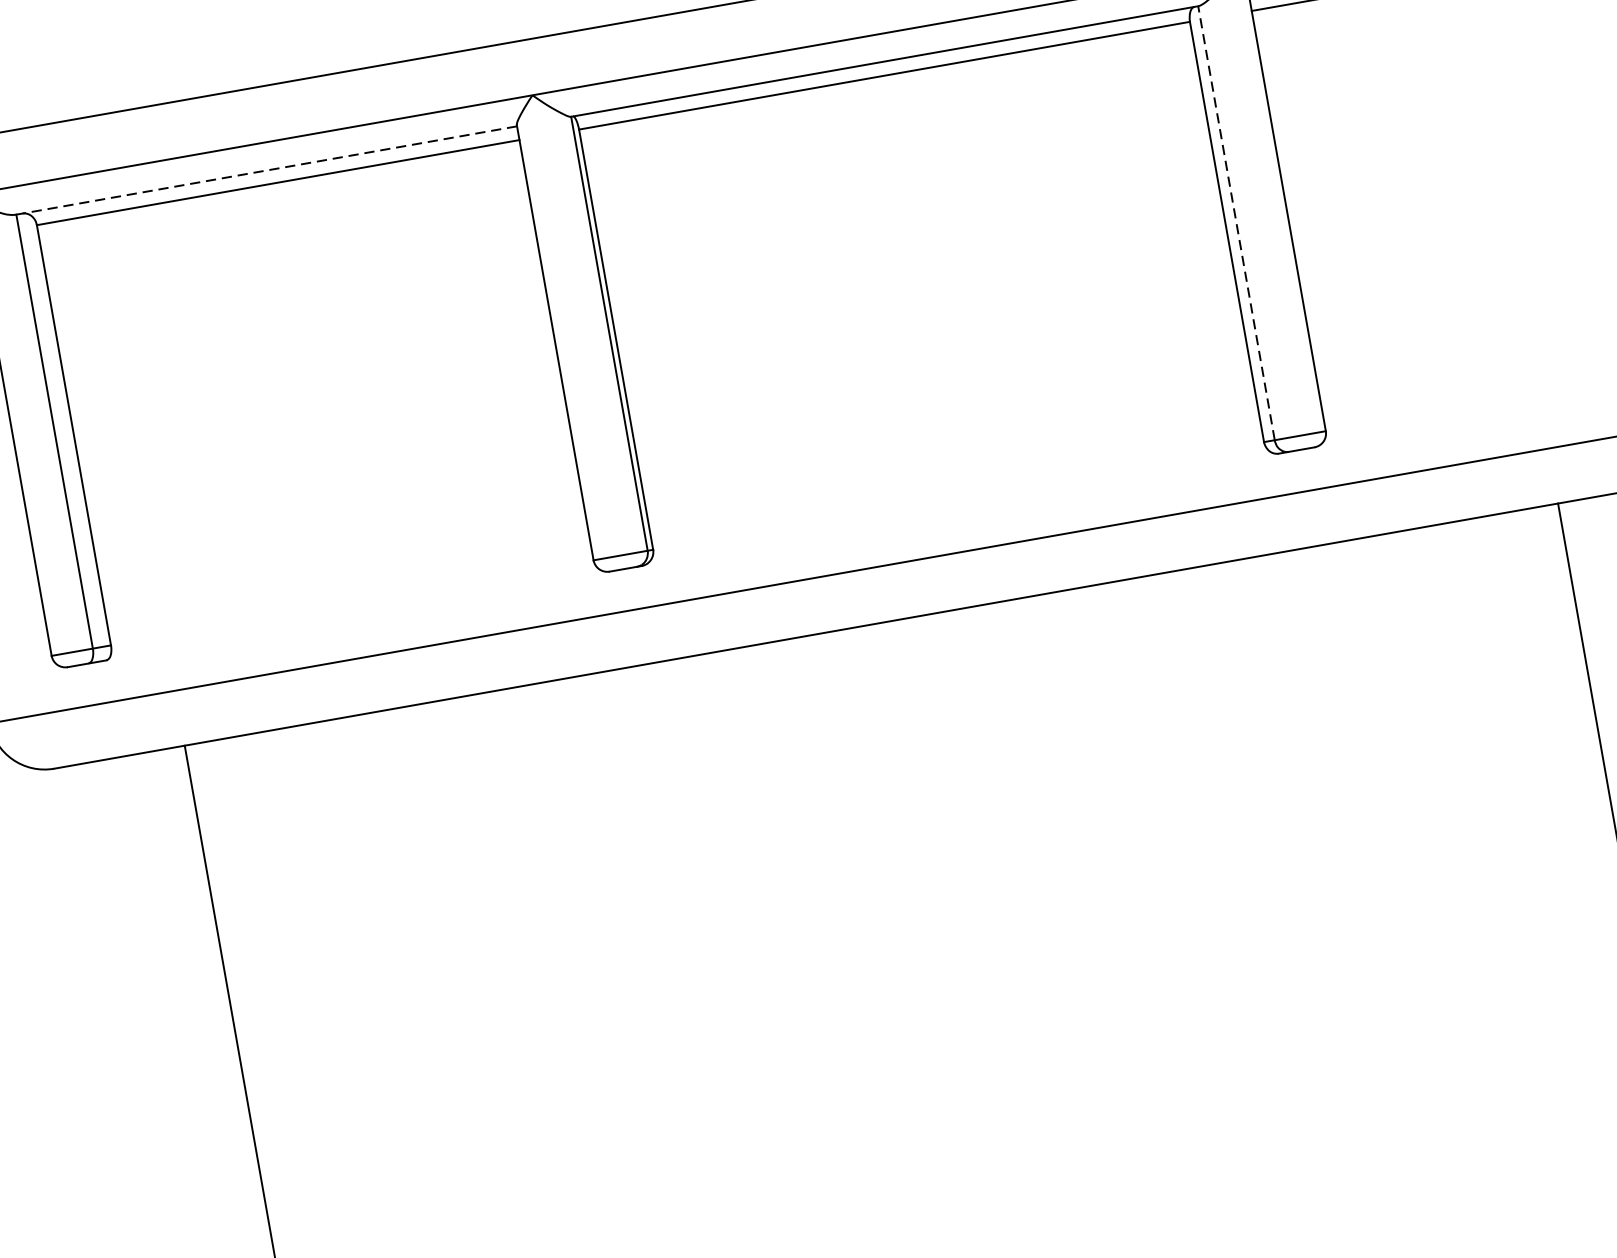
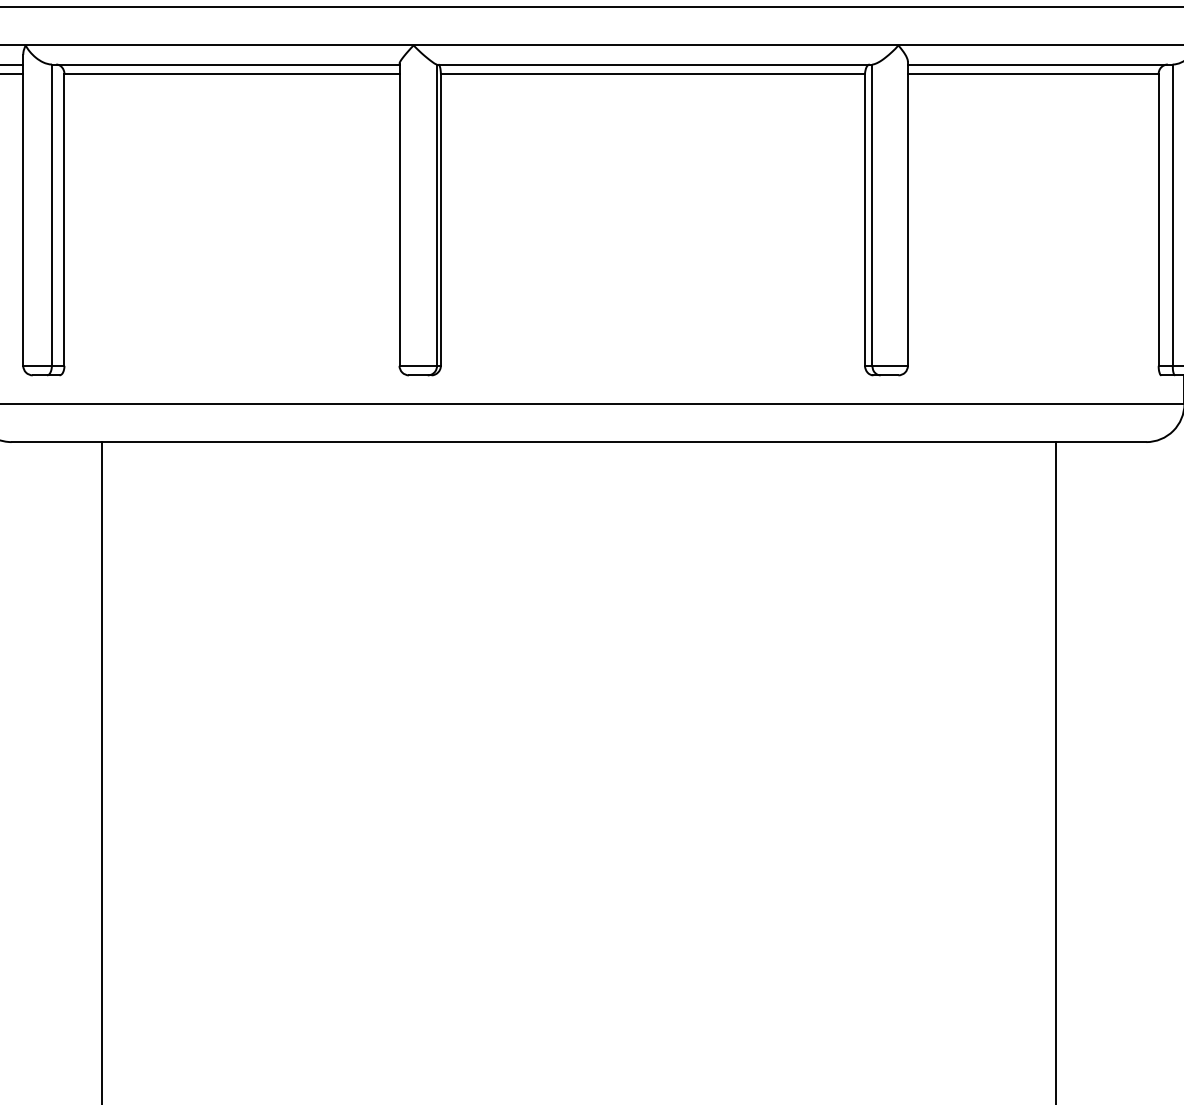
line: (266, 170) -> (225, 64), dashed -> solid
line: (1236, 223) -> (872, 215), dashed -> solid

